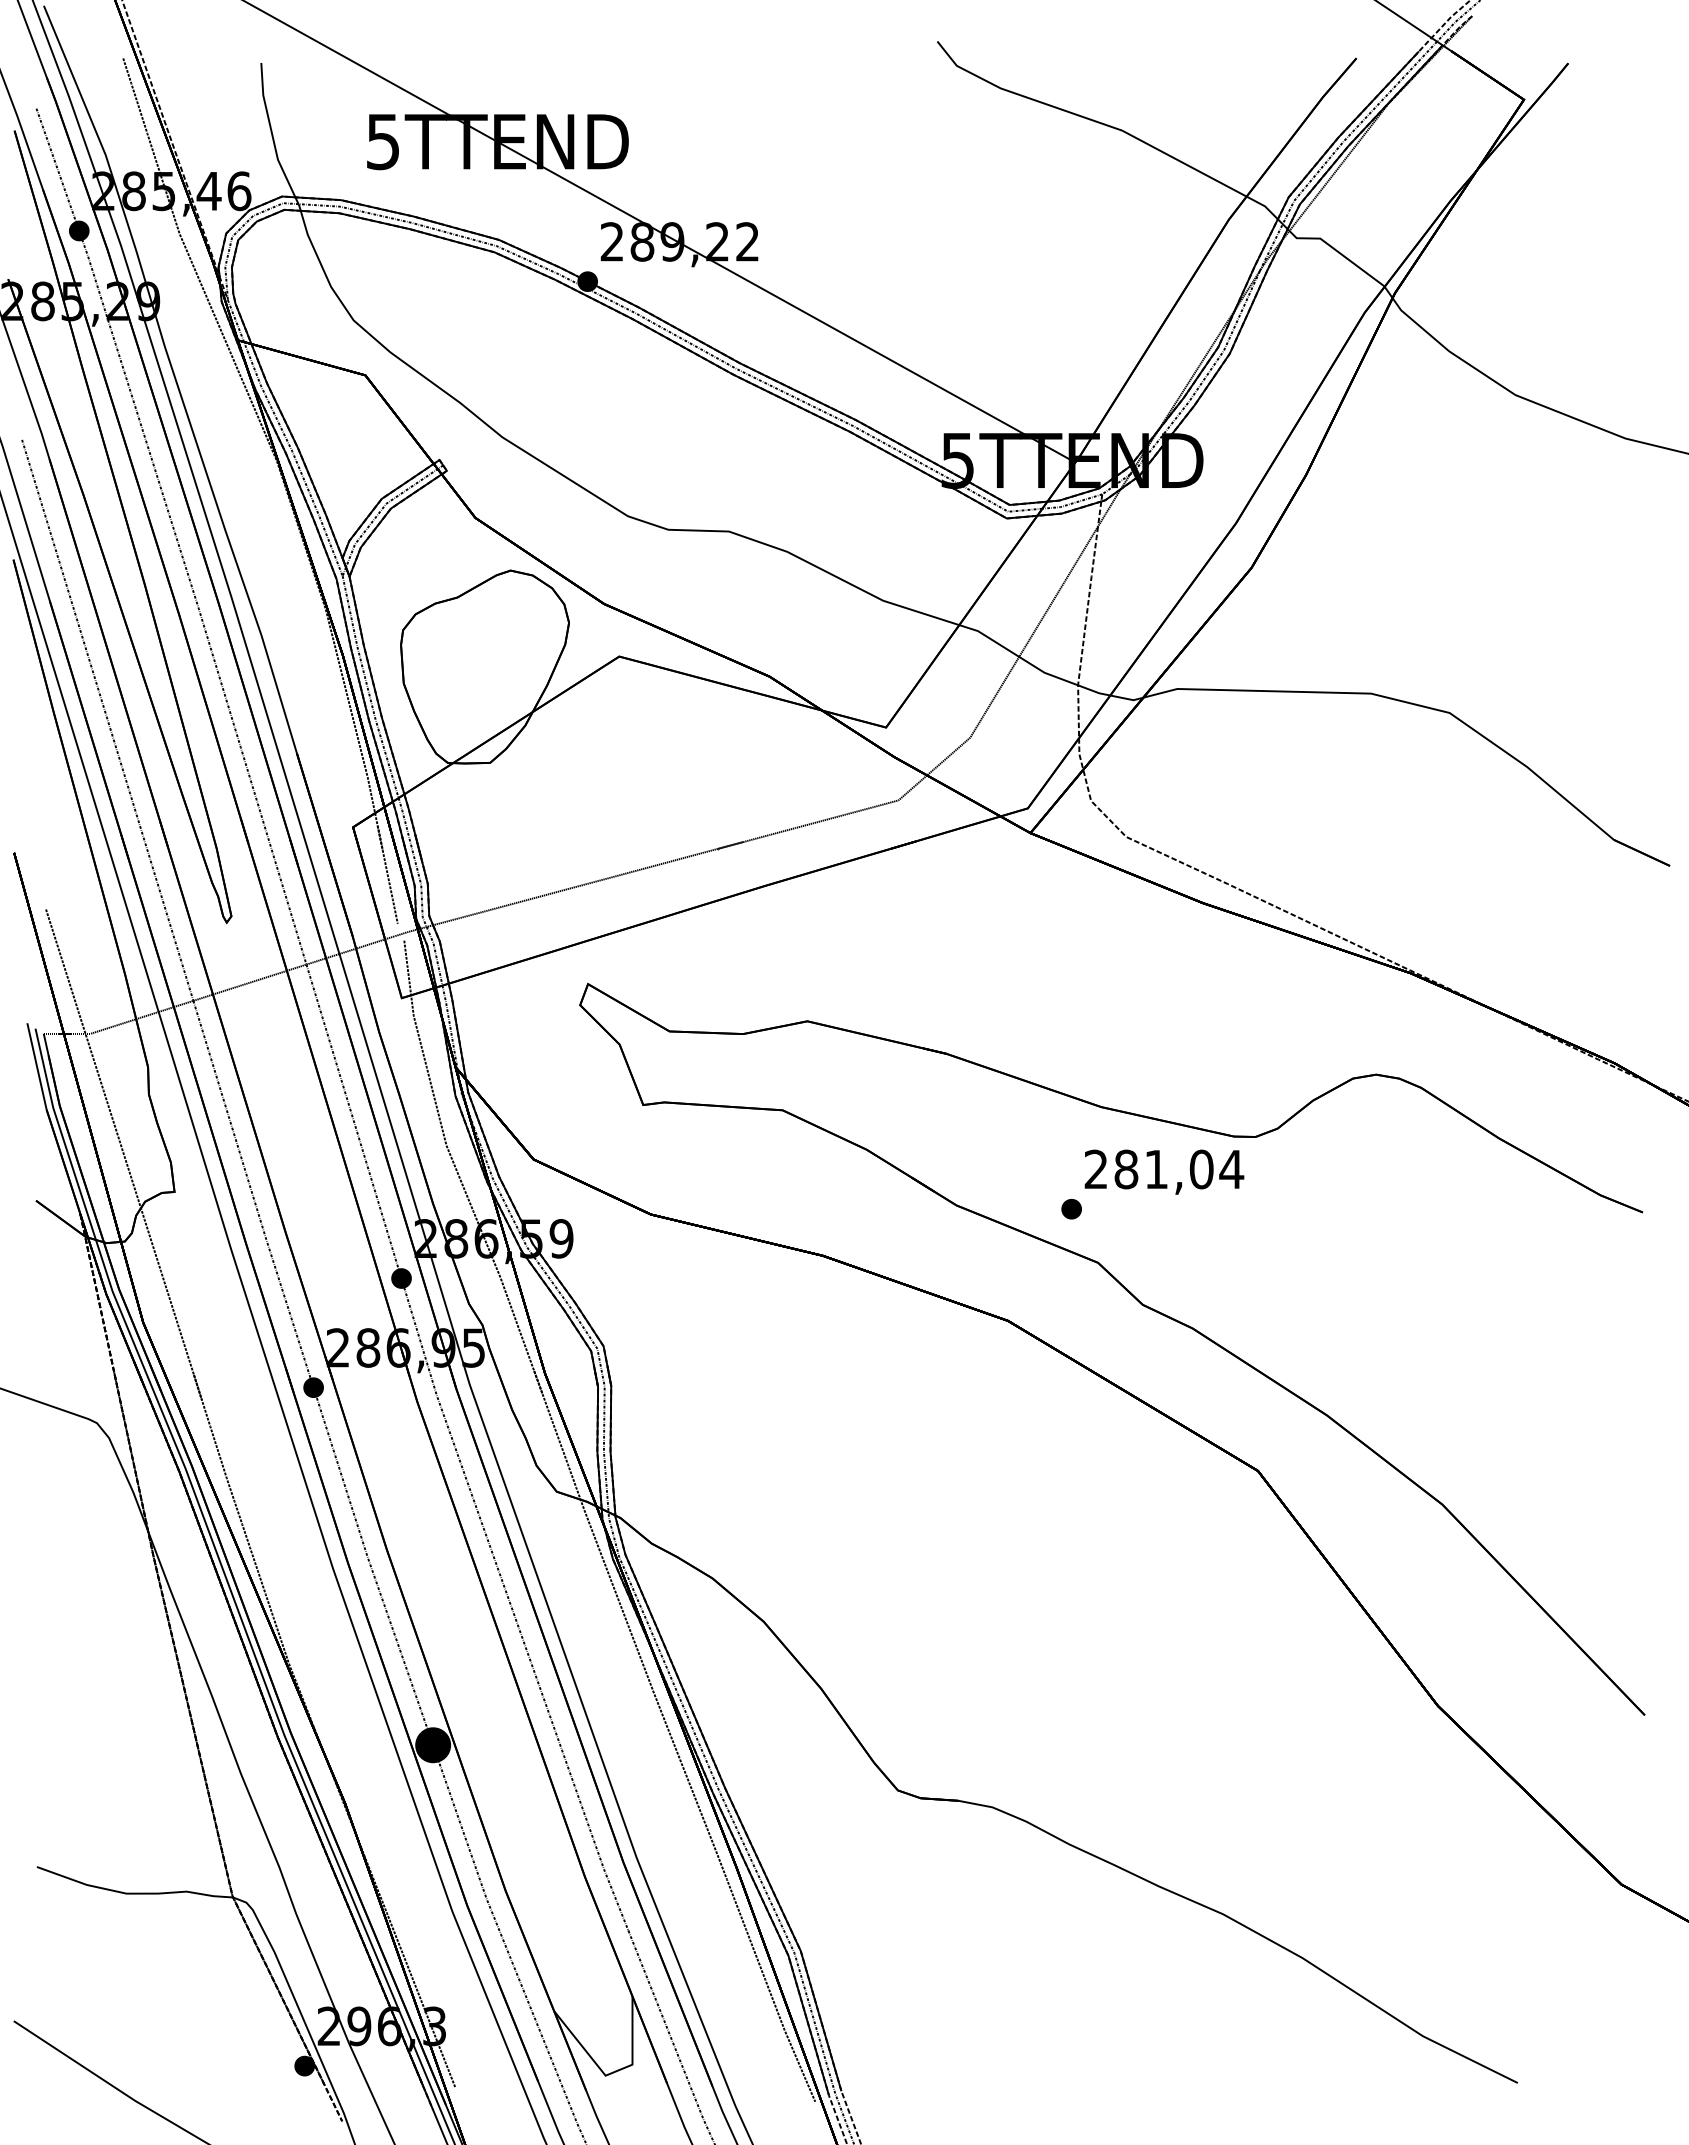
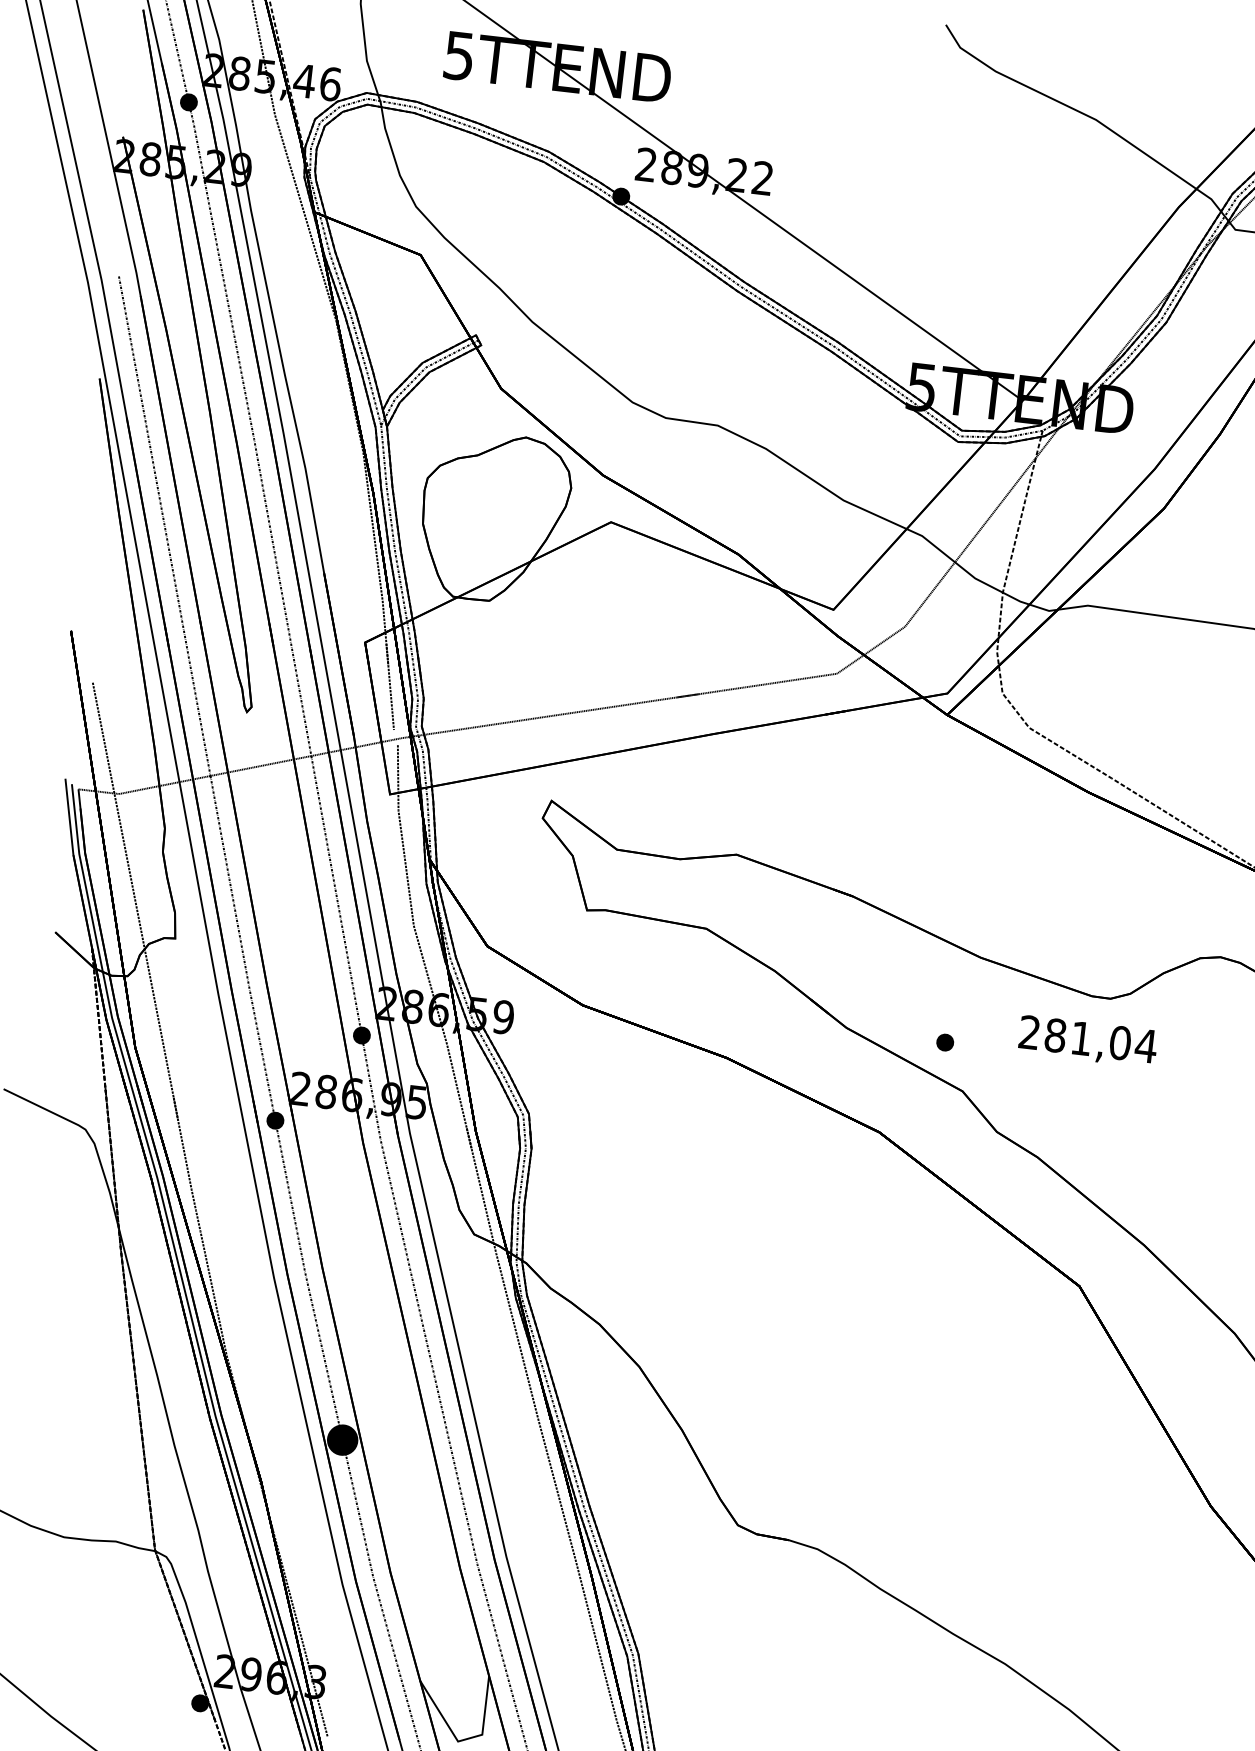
text: (1164, 1171) -> (1088, 1041), moved

